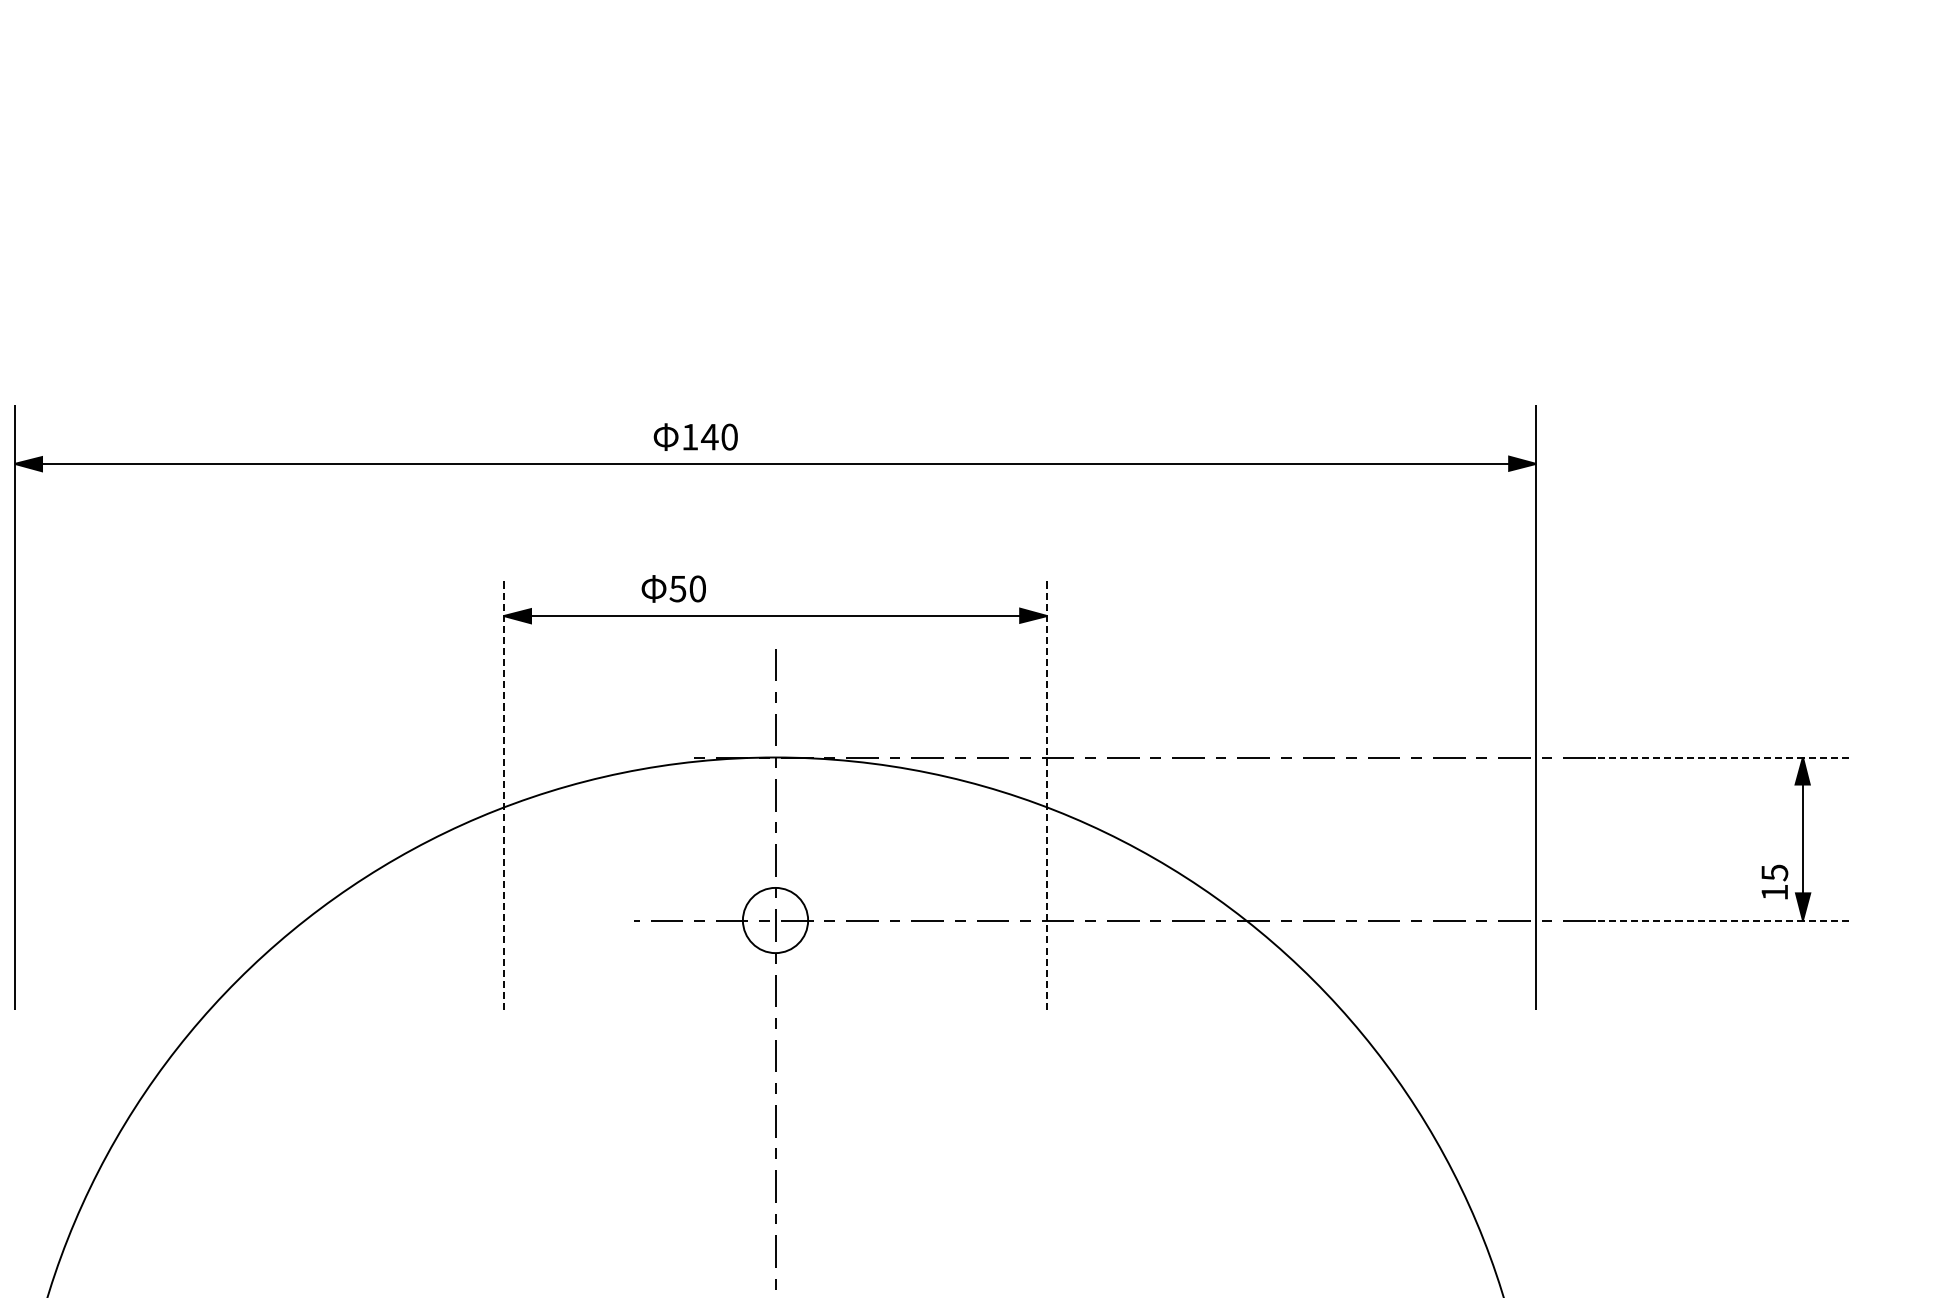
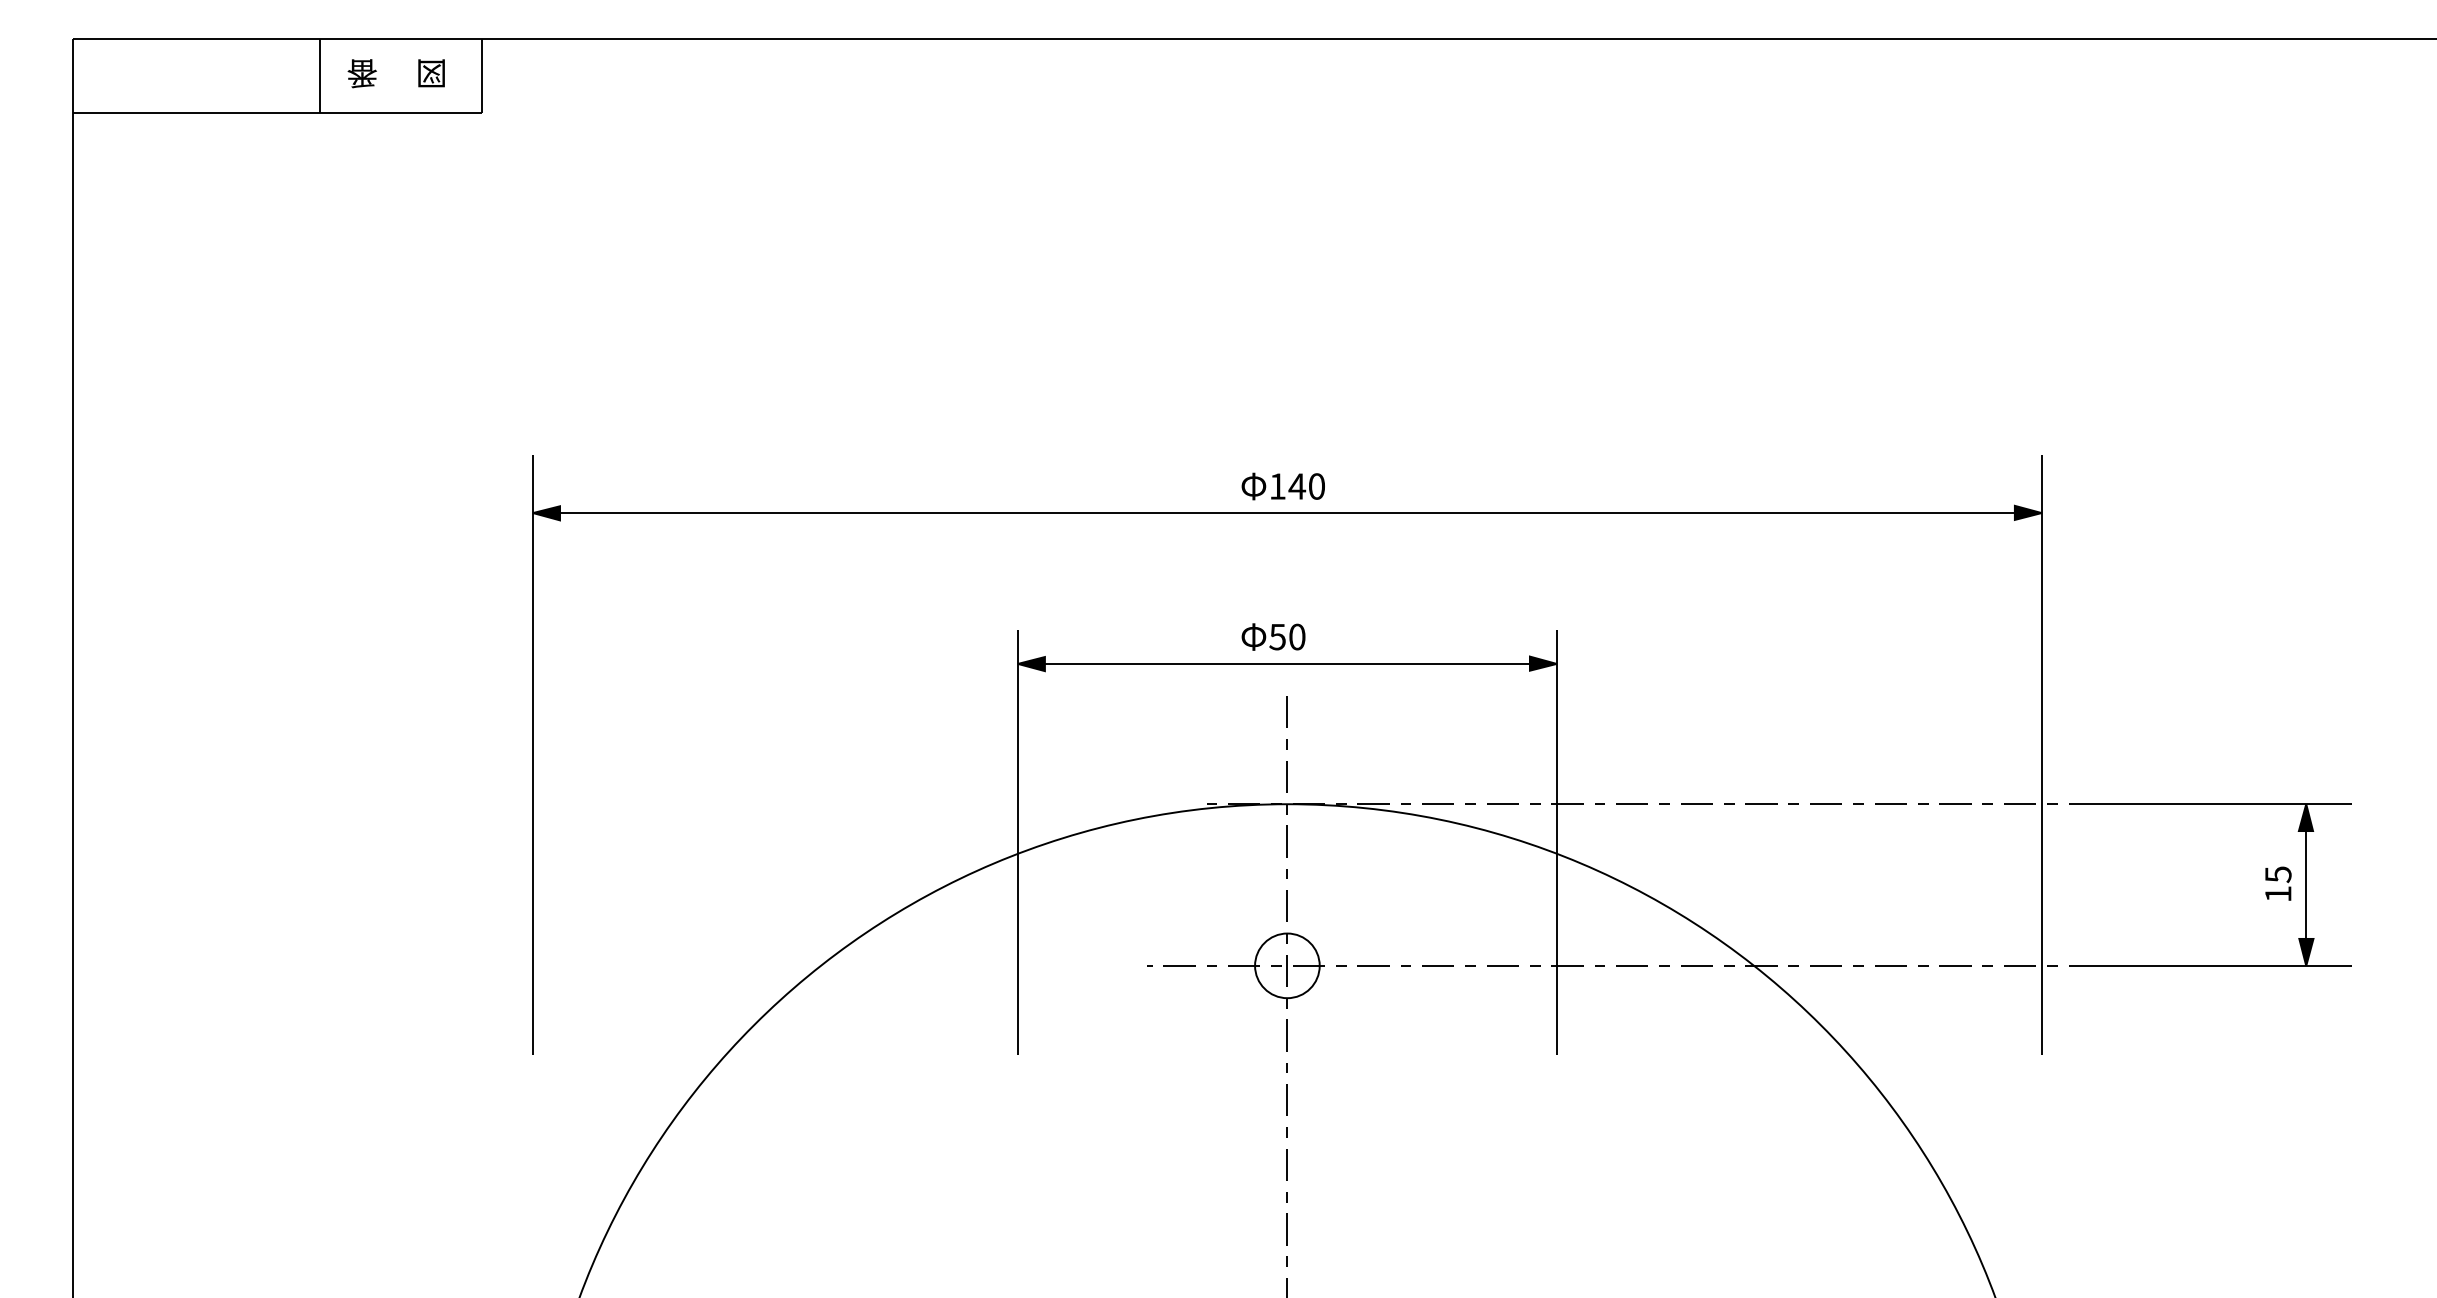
part: (694, 437) -> (1282, 486), moved
part: (673, 588) -> (1273, 636), moved
line: (1721, 757) -> (2225, 804), dashed -> solid
line: (503, 796) -> (1017, 842), dashed -> solid
line: (1046, 796) -> (1556, 842), dashed -> solid
part: (1774, 881) -> (2278, 883), moved
line: (1721, 920) -> (2225, 965), dashed -> solid

